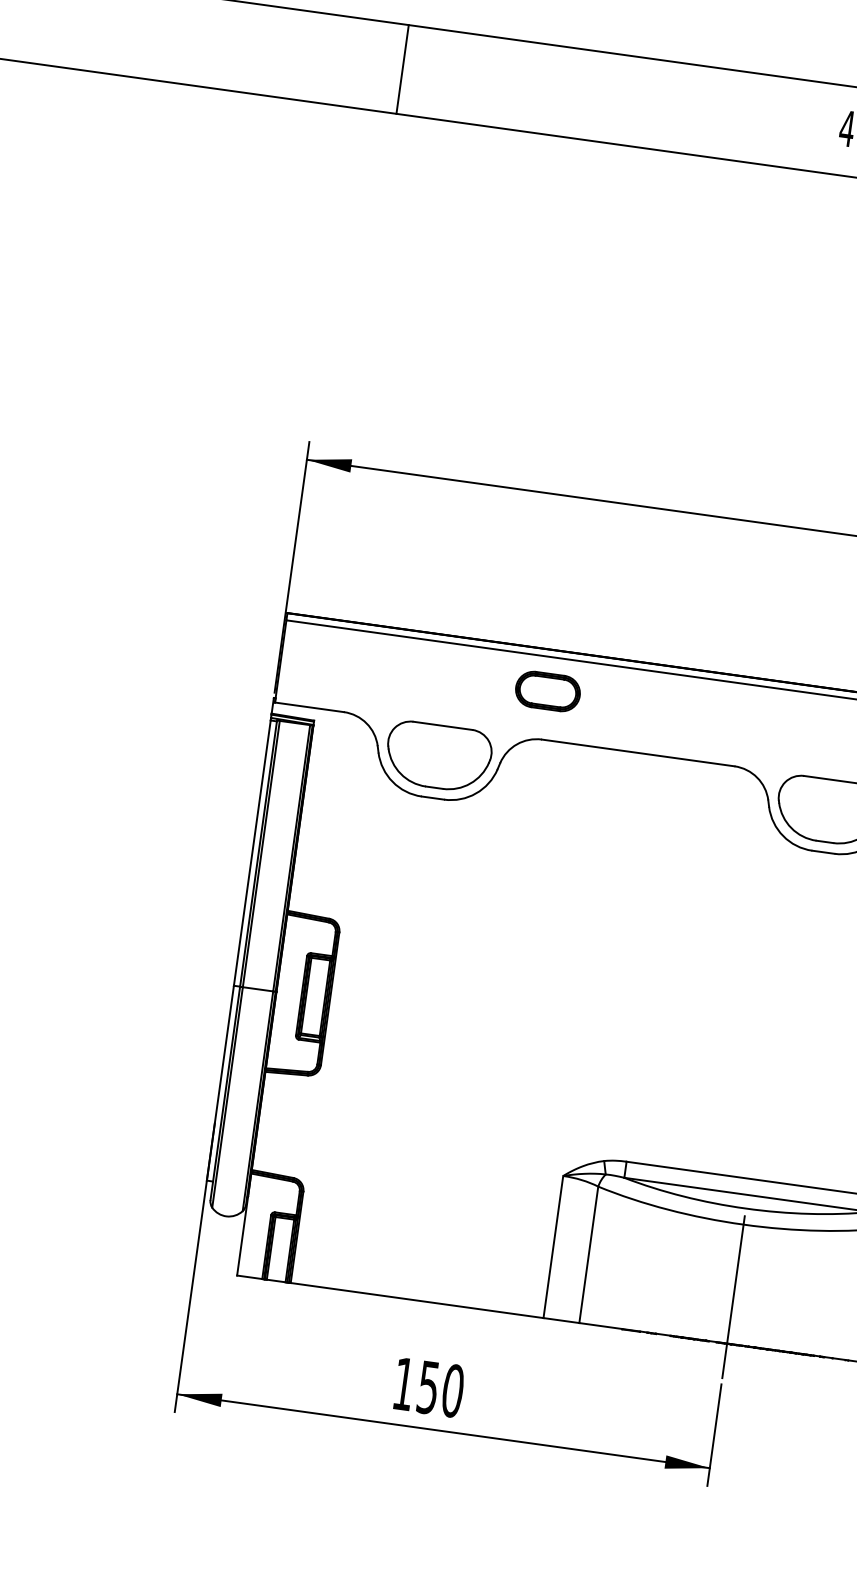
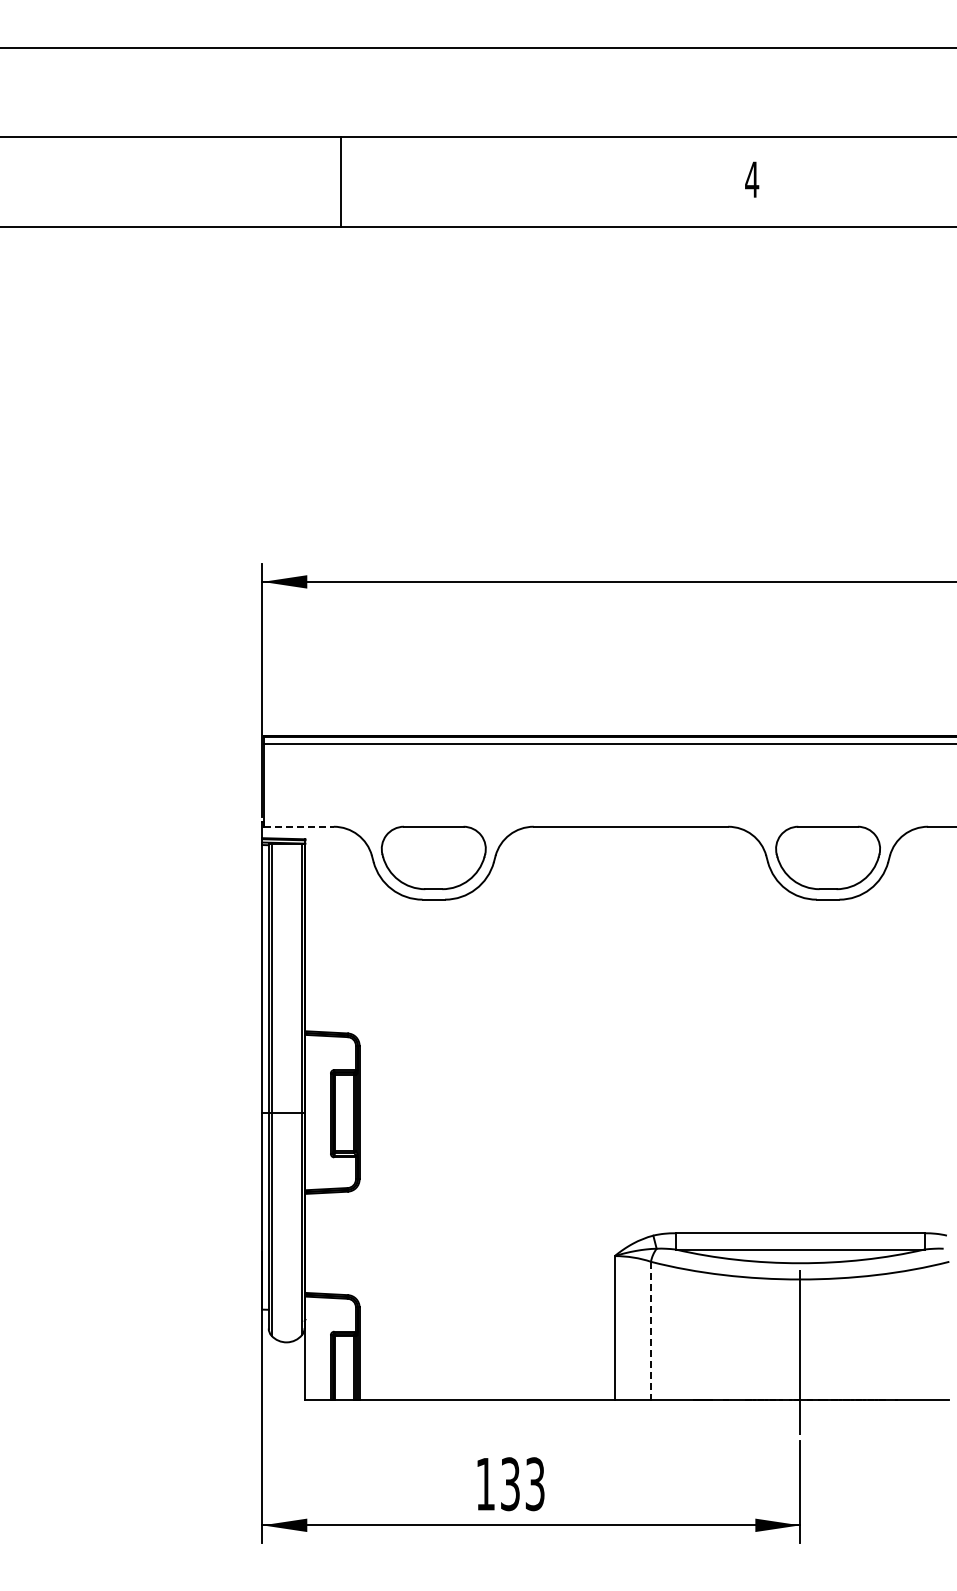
line: (402, 68) -> (340, 181), moved
part: (548, 690) -> (533, 777), removed
line: (309, 707) -> (299, 826), solid -> dashed
line: (588, 1254) -> (650, 1330), solid -> dashed
text: (441, 1389) -> (523, 1484), 150 -> 133

